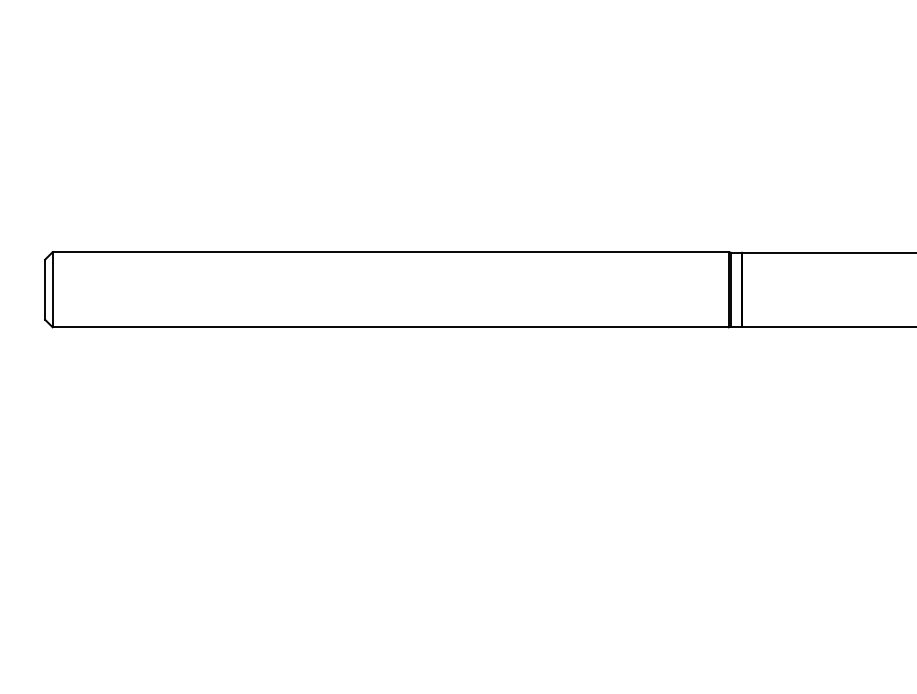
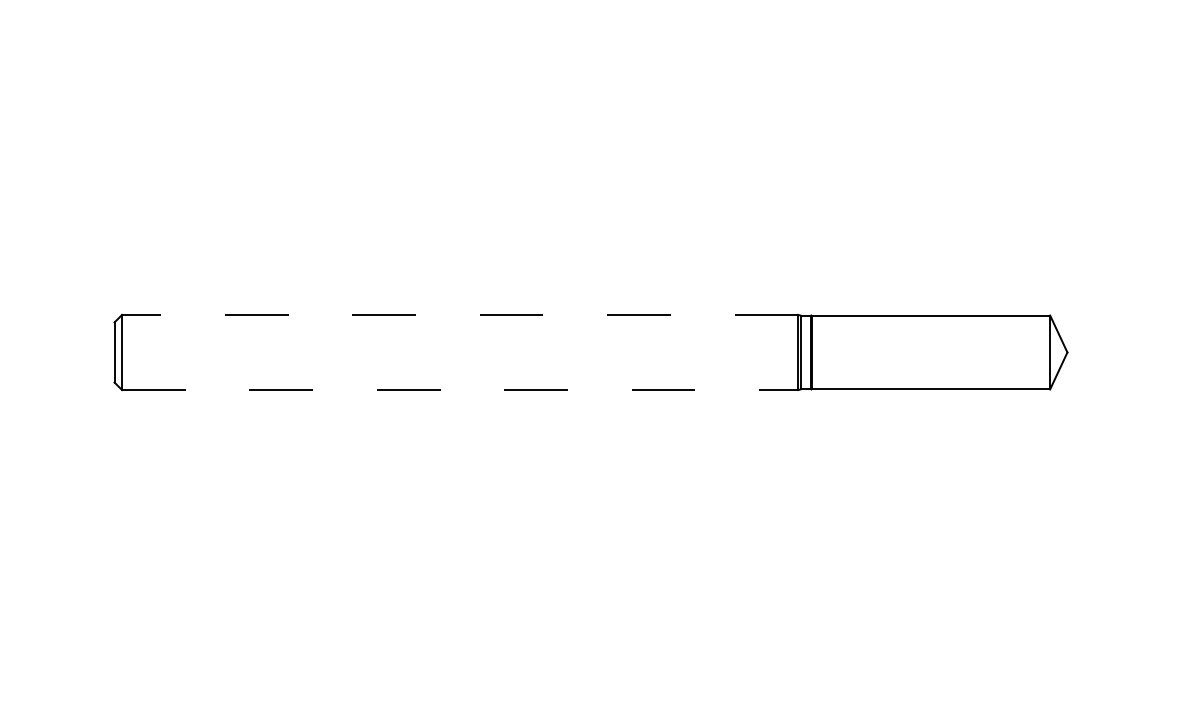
line: (390, 251) -> (459, 314), solid -> dashed
line: (391, 327) -> (460, 390), solid -> dashed

